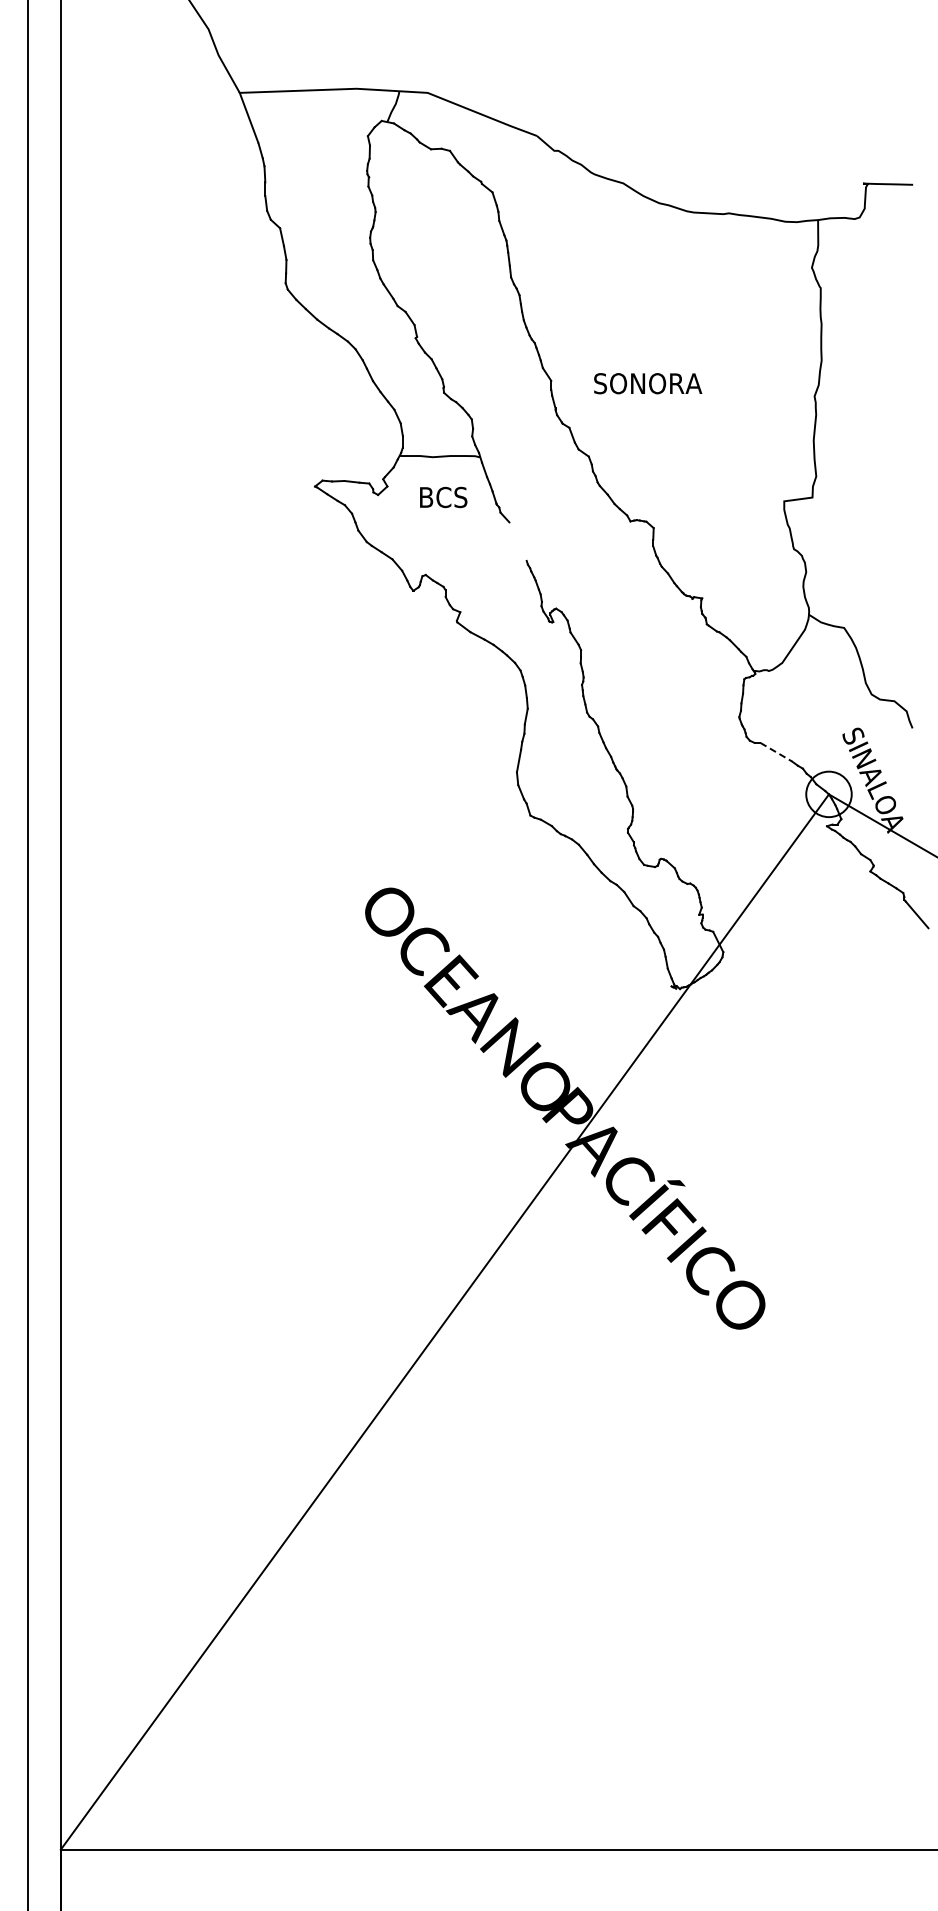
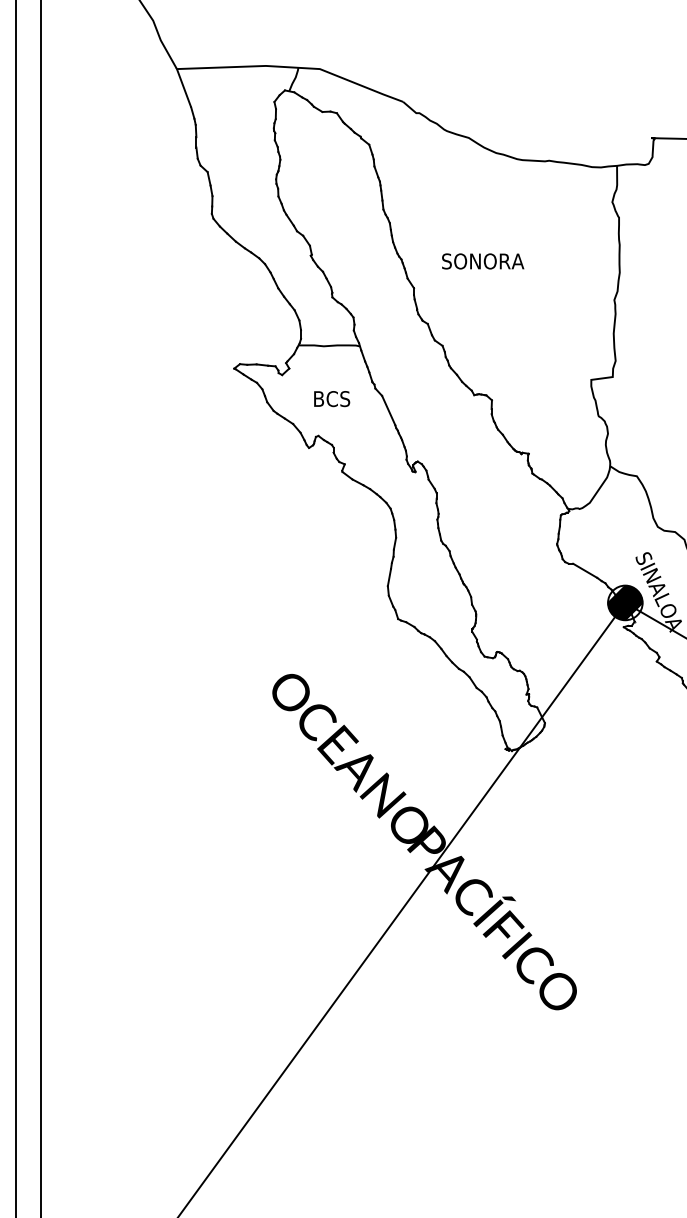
text: (648, 383) -> (483, 261), moved
text: (443, 497) -> (331, 399), moved
line: (517, 541) -> (388, 410), added
line: (776, 752) -> (585, 571), dashed -> solid
hatch: (828, 794) -> (624, 603), added

